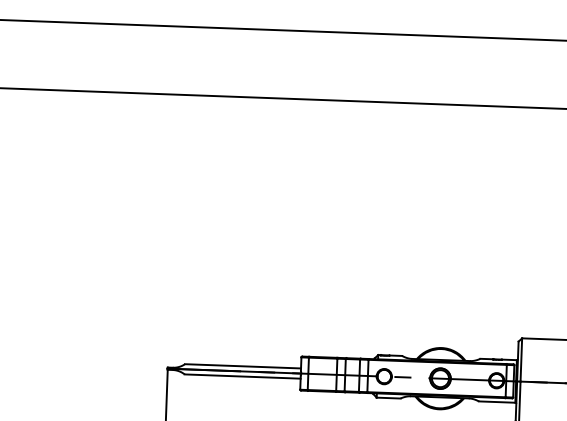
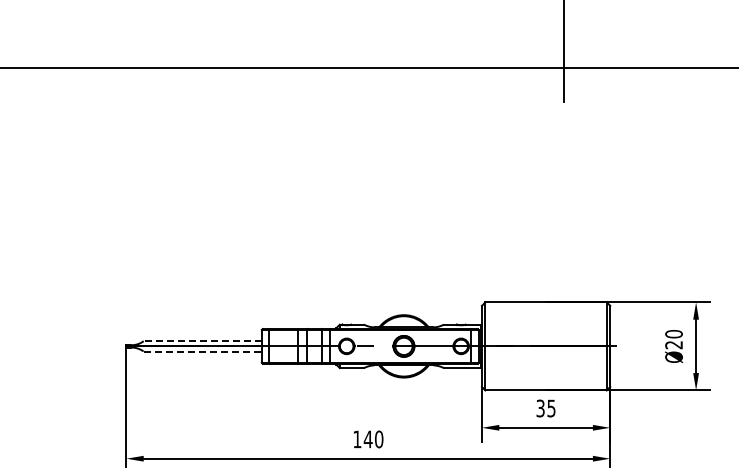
line: (242, 366) -> (202, 341), solid -> dashed
line: (243, 376) -> (203, 351), solid -> dashed

